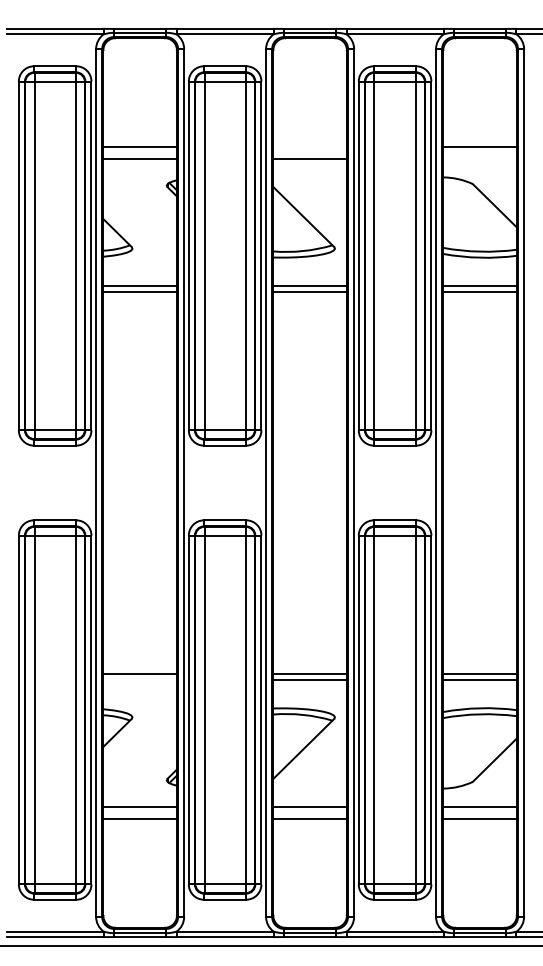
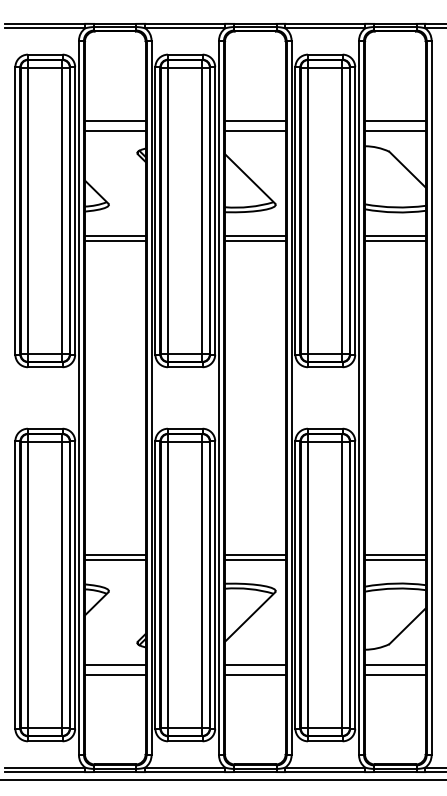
line: (309, 147) -> (254, 121), added
line: (480, 159) -> (395, 131), added
line: (139, 680) -> (114, 560), added

